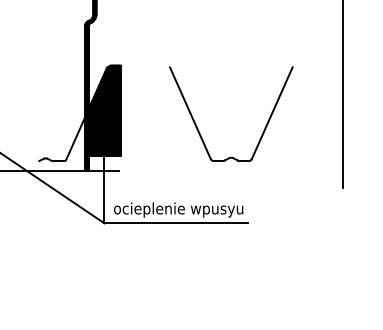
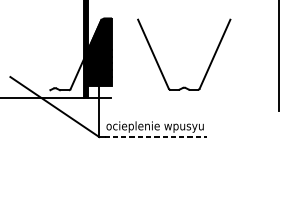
part: (264, 127) -> (209, 64), moved
line: (180, 223) -> (156, 137), solid -> dashed

